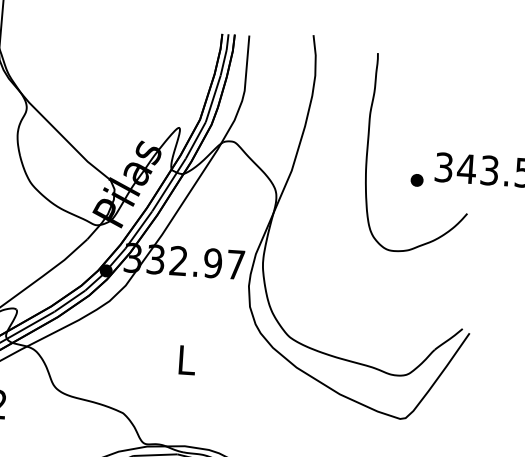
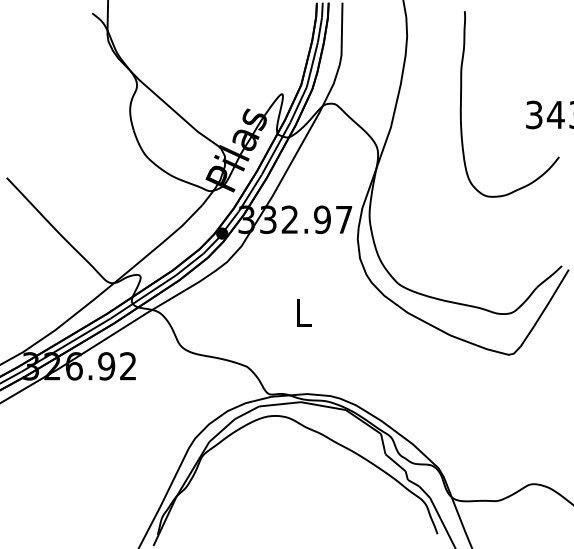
part: (416, 180) -> (509, 128), removed

